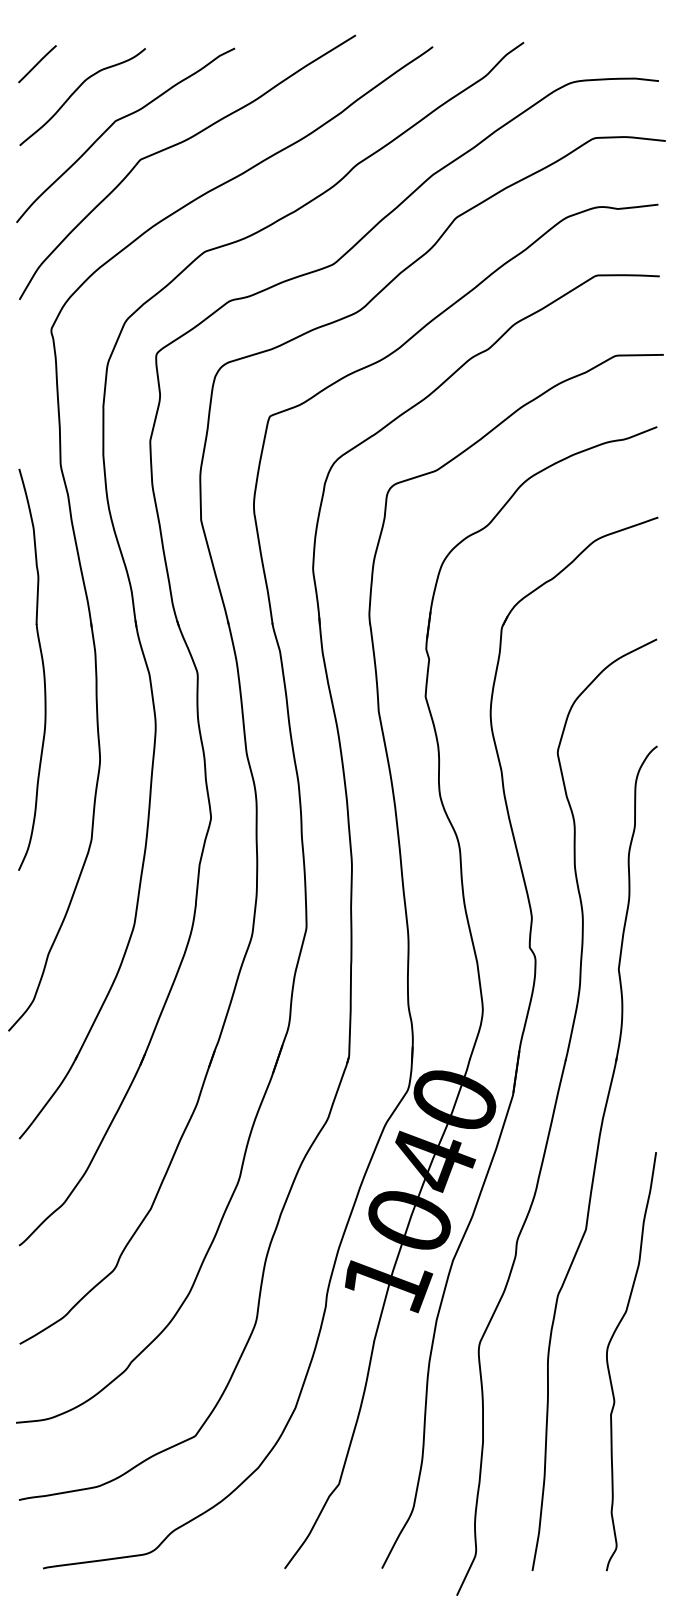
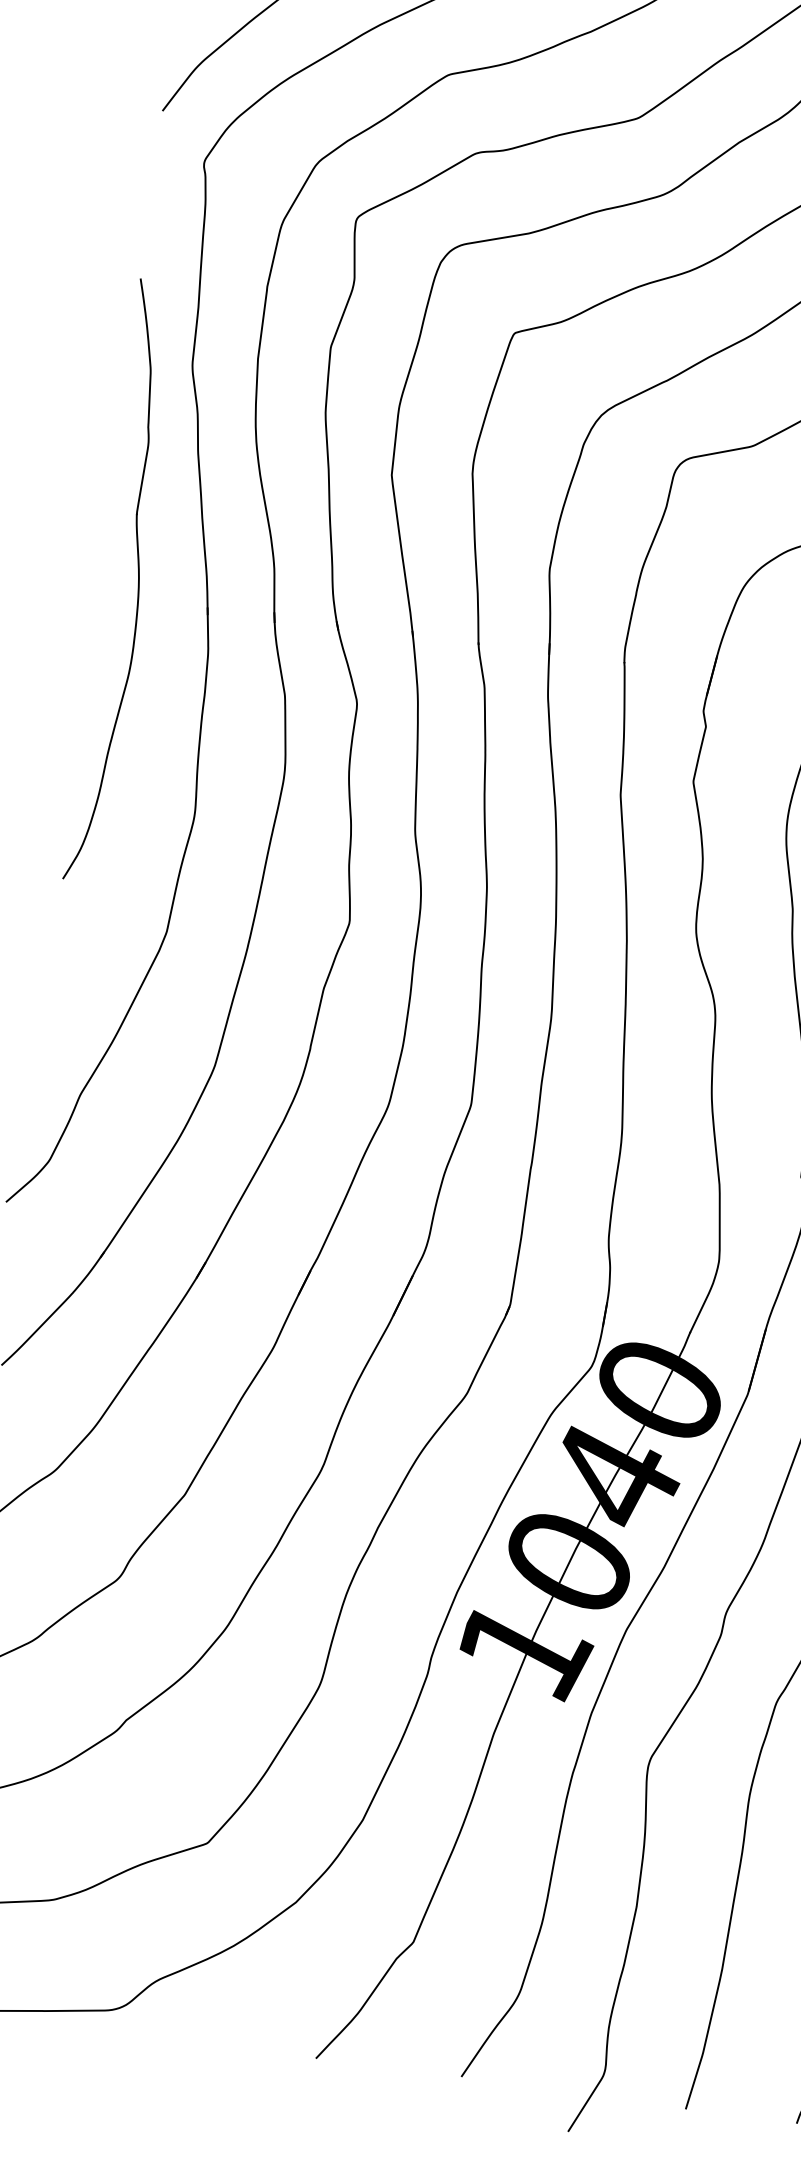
part: (42, 669) -> (136, 582), moved

